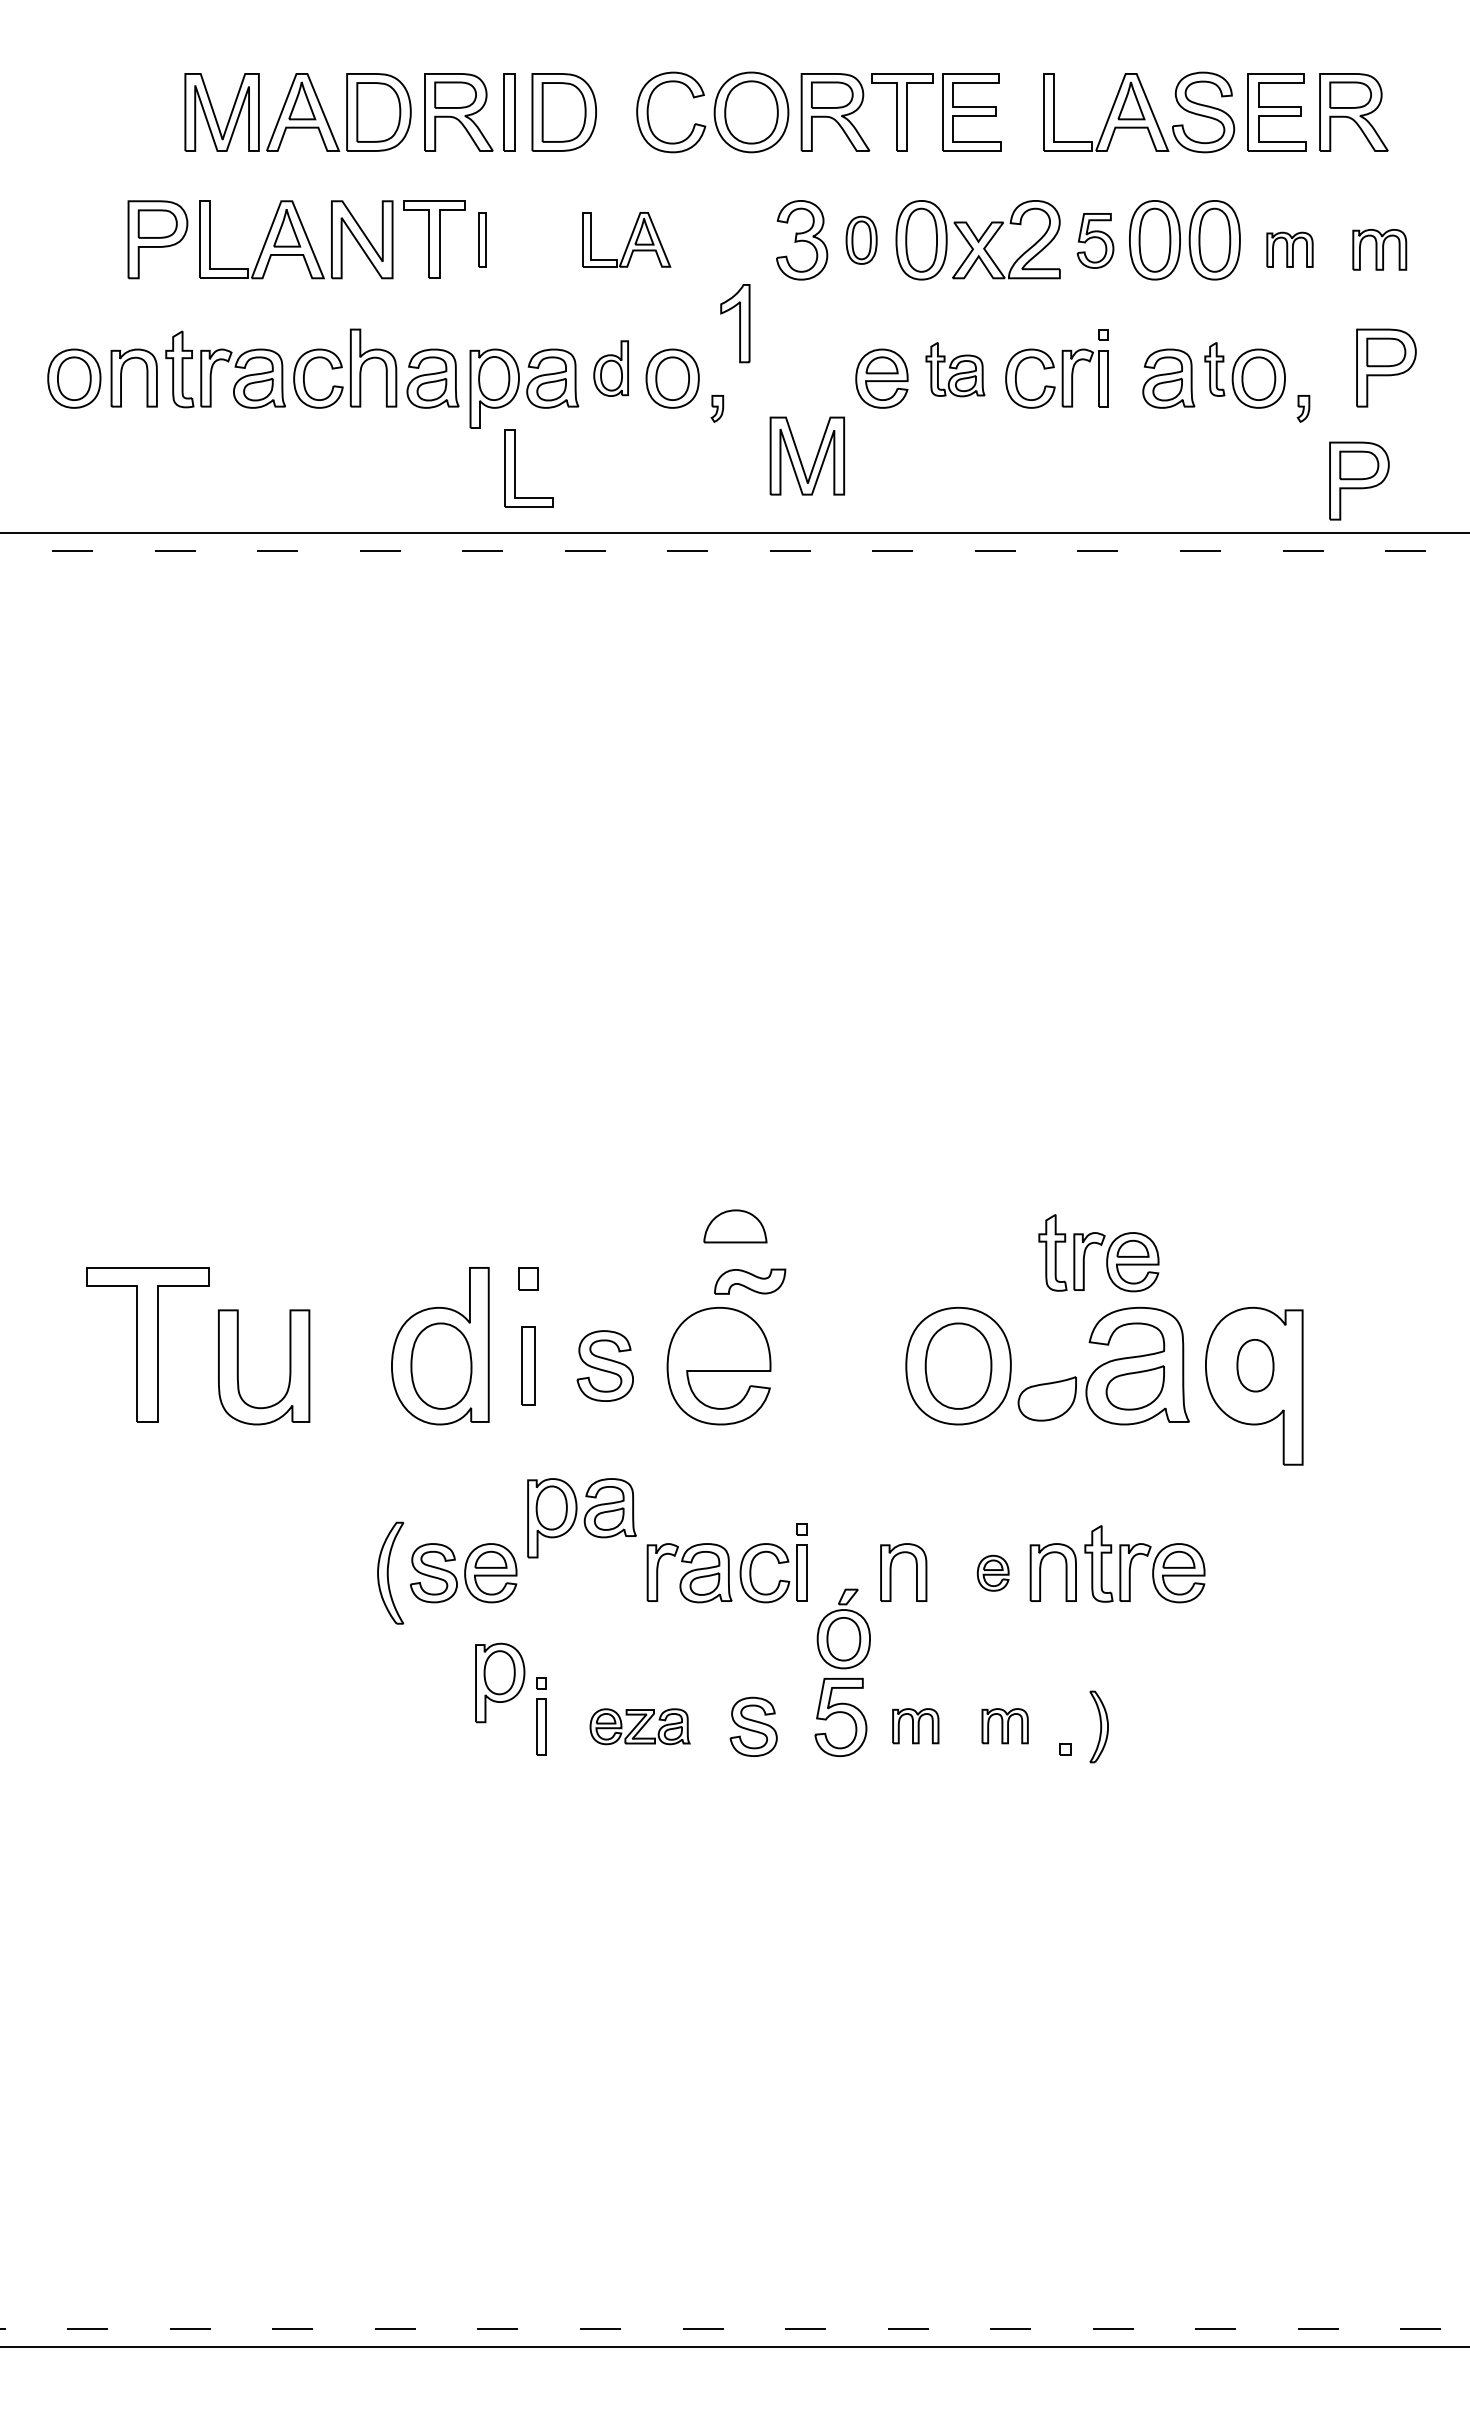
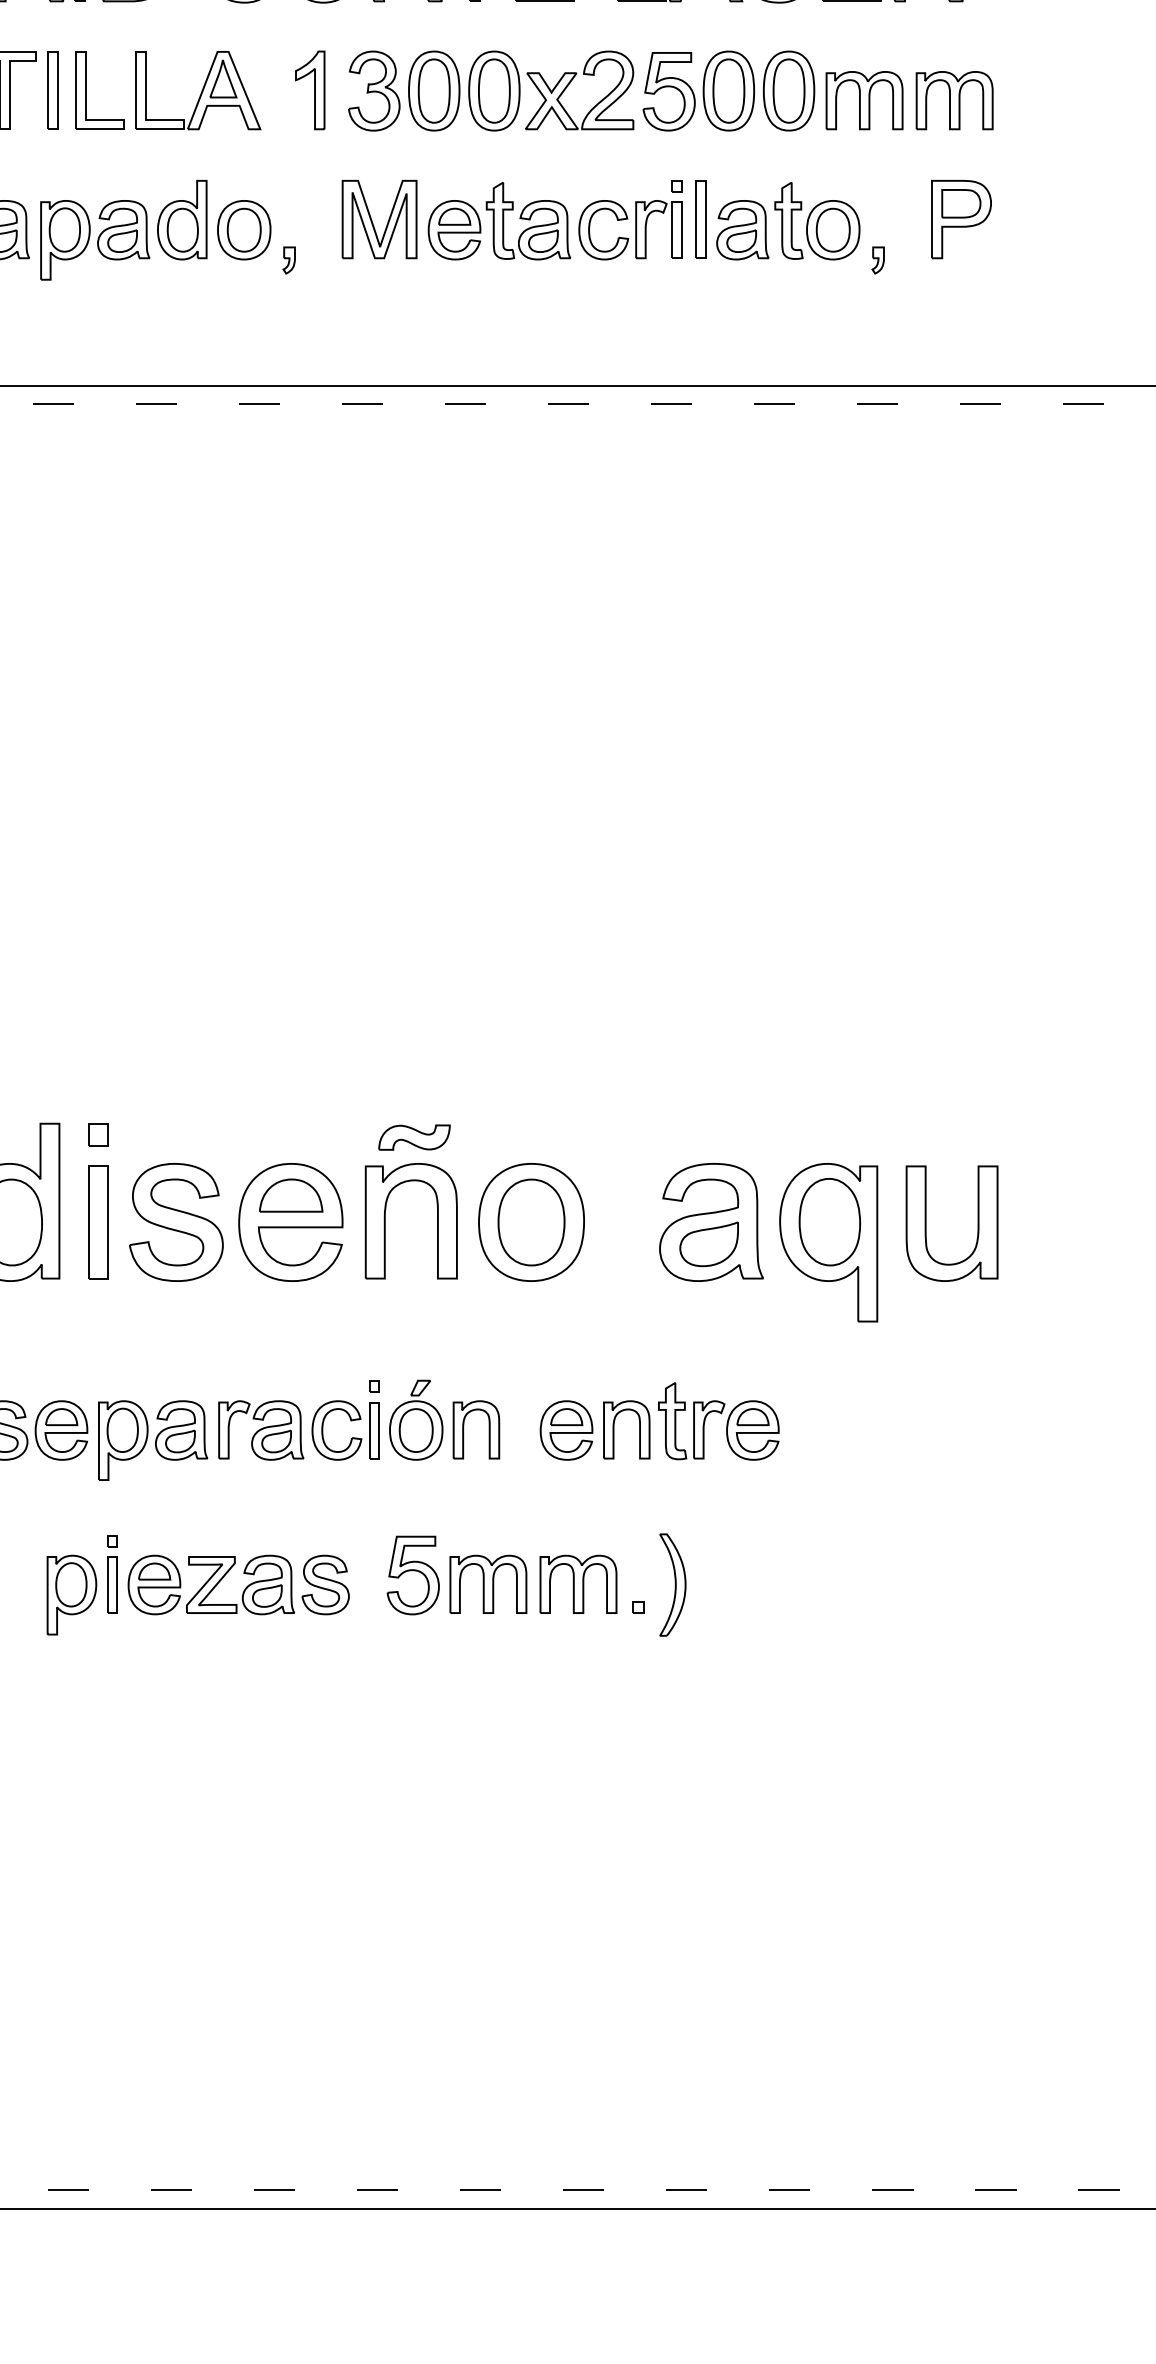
part: (481, 239) -> (52, 90), size x1.43
part: (626, 239) -> (197, 90), size x1.43
part: (861, 240) -> (433, 91), size x1.67
part: (1095, 240) -> (669, 91), size x1.43
part: (1289, 249) -> (864, 100), size x1.67
part: (1379, 249) -> (954, 100), size x1.43
part: (735, 323) -> (310, 90), moved
part: (611, 368) -> (182, 219), size x1.43
part: (1126, 368) -> (700, 219), added
part: (955, 369) -> (528, 220), size x1.43
part: (1214, 369) -> (788, 220), size x1.43
part: (800, 457) -> (372, 220), moved
part: (515, 468) -> (86, 90), moved
part: (1359, 480) -> (934, 332), removed
part: (735, 1226) -> (291, 1195), moved
part: (1100, 1245) -> (674, 1101), removed
part: (750, 1281) -> (414, 1137), moved
part: (813, 1364) -> (385, 1220), added
part: (528, 1365) -> (99, 1221), size x1.43
part: (605, 1365) -> (176, 1221), size x1.67
part: (1255, 1365) -> (829, 1221), size x1.67
part: (1402, 1367) -> (977, 1223), added
part: (1046, 1398) -> (619, 1254), removed
part: (581, 1518) -> (152, 1440), moved
part: (992, 1573) -> (565, 1430), size x1.67
part: (843, 1628) -> (415, 1419), moved
part: (500, 1682) -> (72, 1594), moved
part: (915, 1725) -> (488, 1583), size x1.67
part: (1004, 1725) -> (577, 1583), size x1.67
part: (639, 1726) -> (210, 1584), size x1.67
part: (1098, 1726) -> (672, 1584), size x1.43

